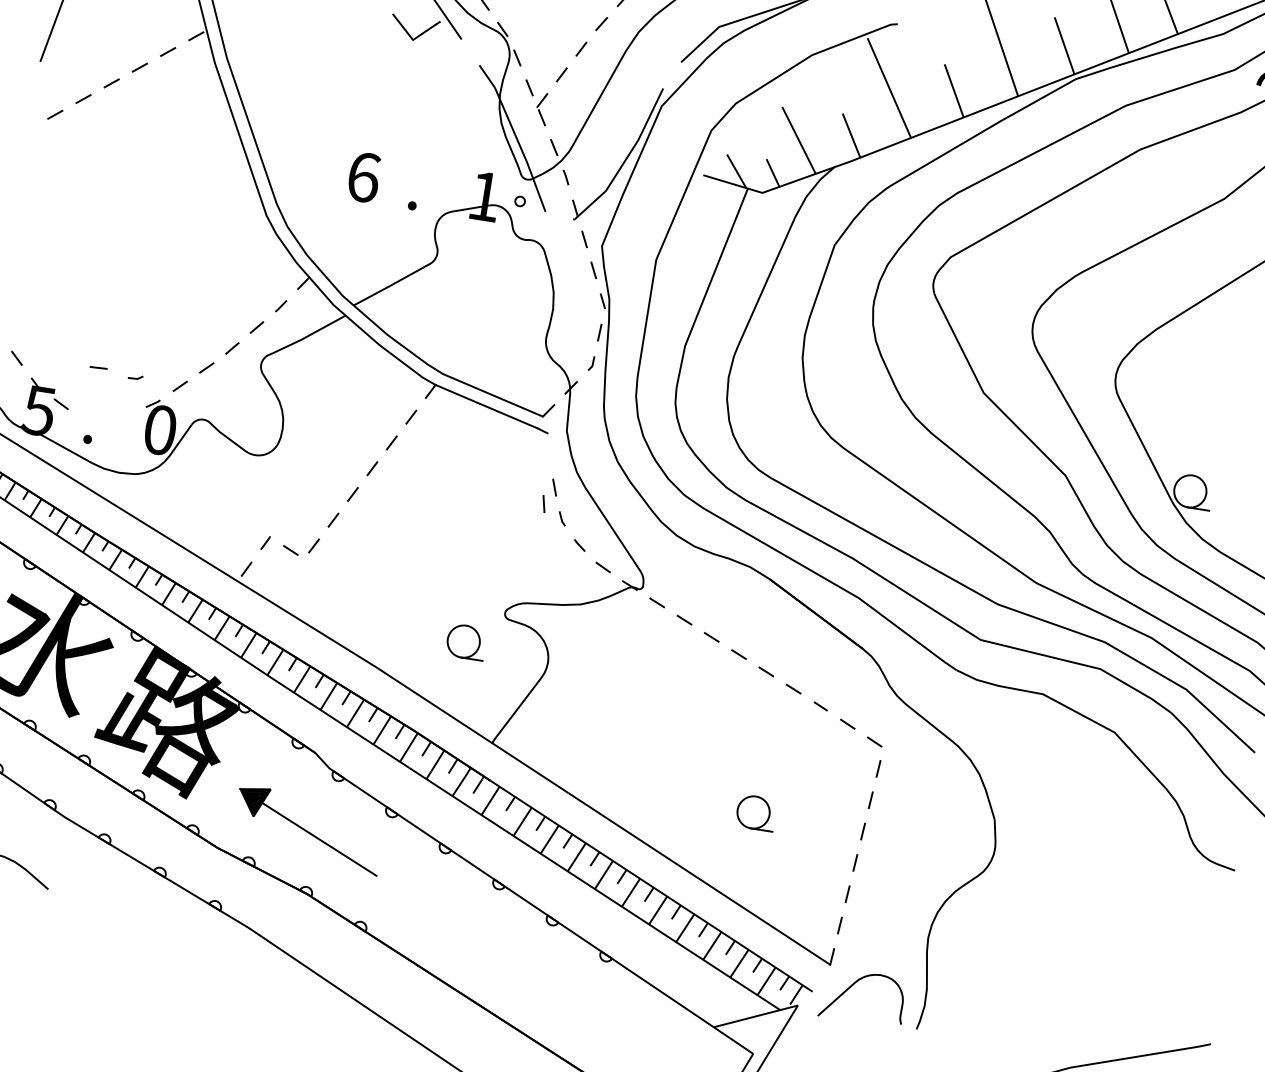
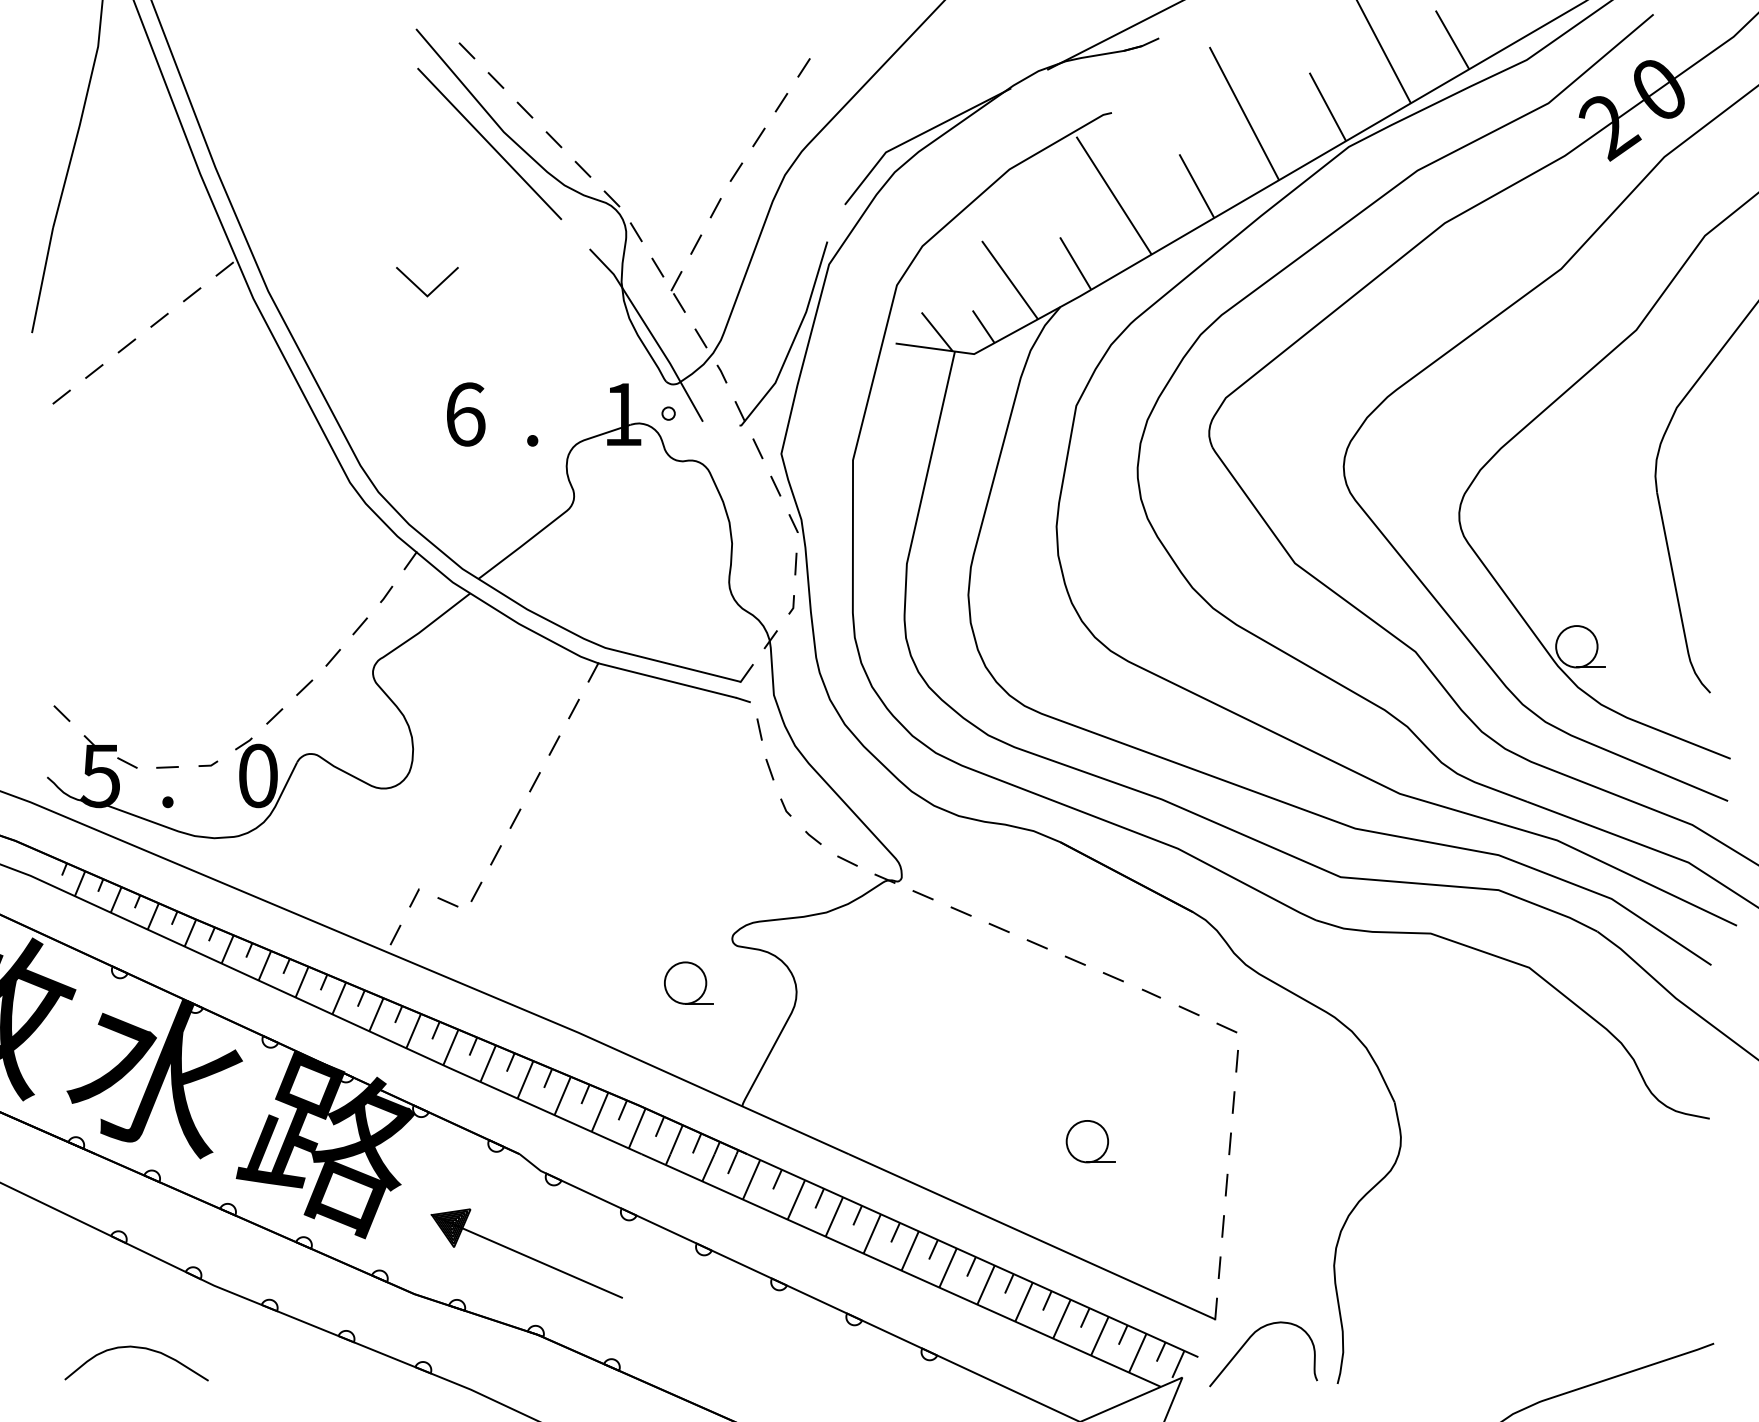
line: (408, 33) -> (420, 288), moved
line: (98, 368) -> (167, 767), moved
line: (135, 377) -> (208, 764), moved
line: (543, 503) -> (759, 729), moved

